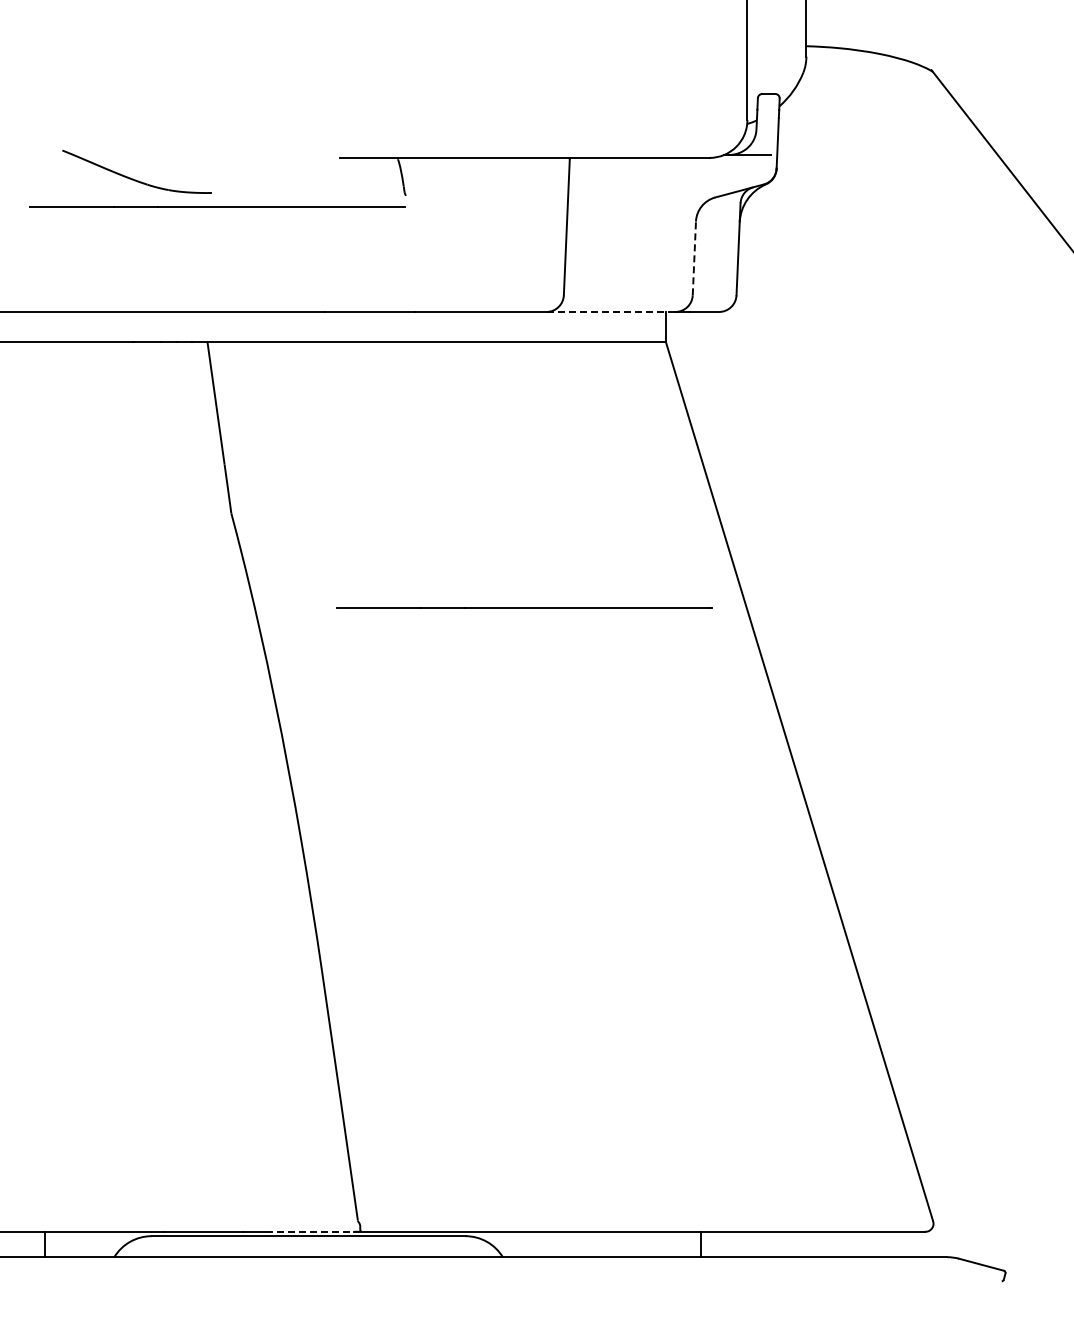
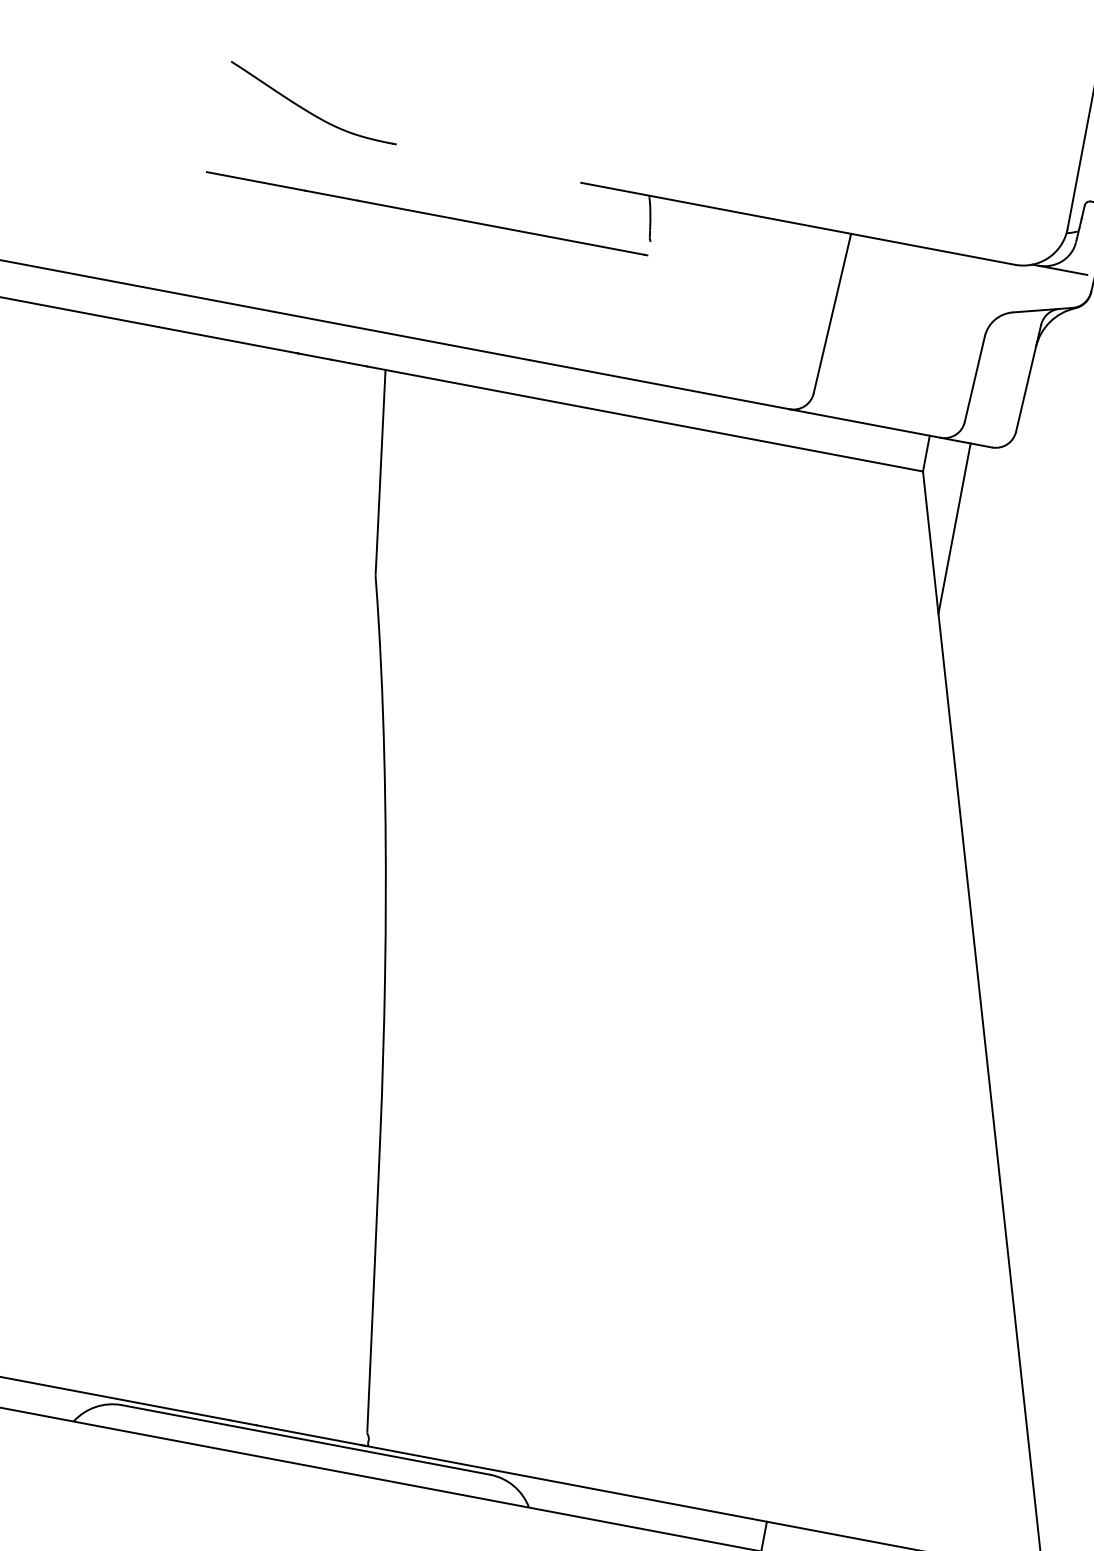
part: (133, 178) -> (308, 110), moved
line: (694, 258) -> (974, 379), dashed -> solid
line: (610, 311) -> (864, 422), dashed -> solid
line: (700, 384) -> (954, 528), added
line: (524, 607) -> (698, 750), removed
line: (310, 1231) -> (309, 1434), dashed -> solid

